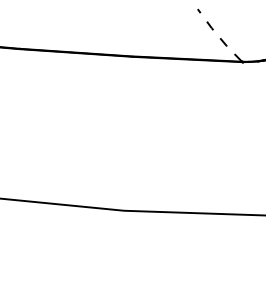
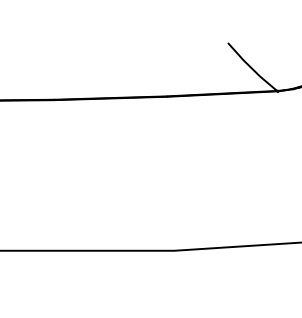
line: (218, 36) -> (251, 68), dashed -> solid

